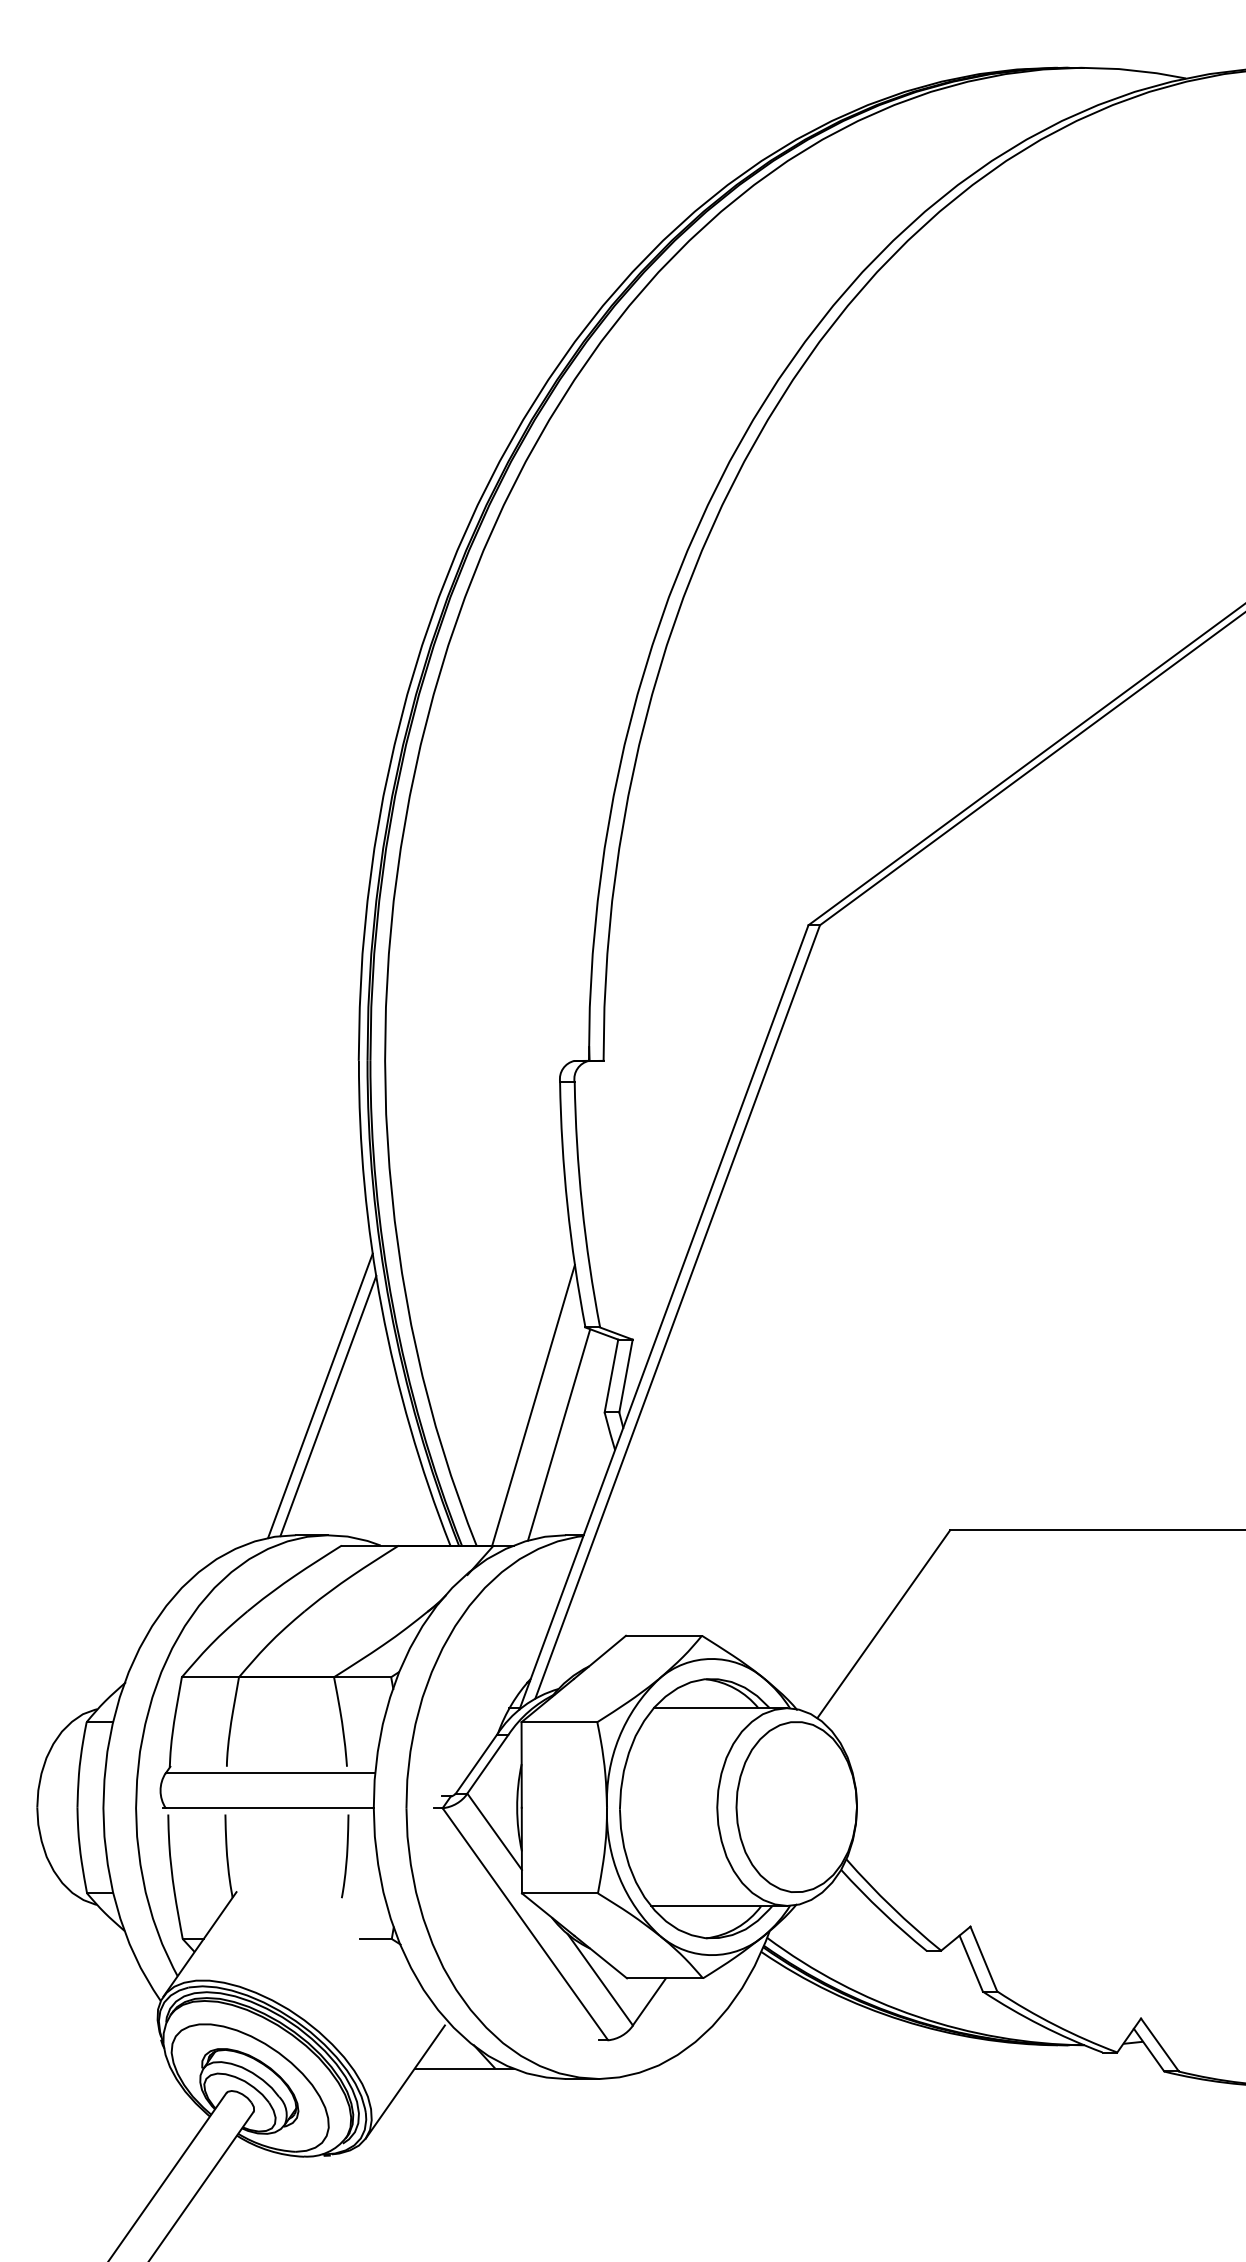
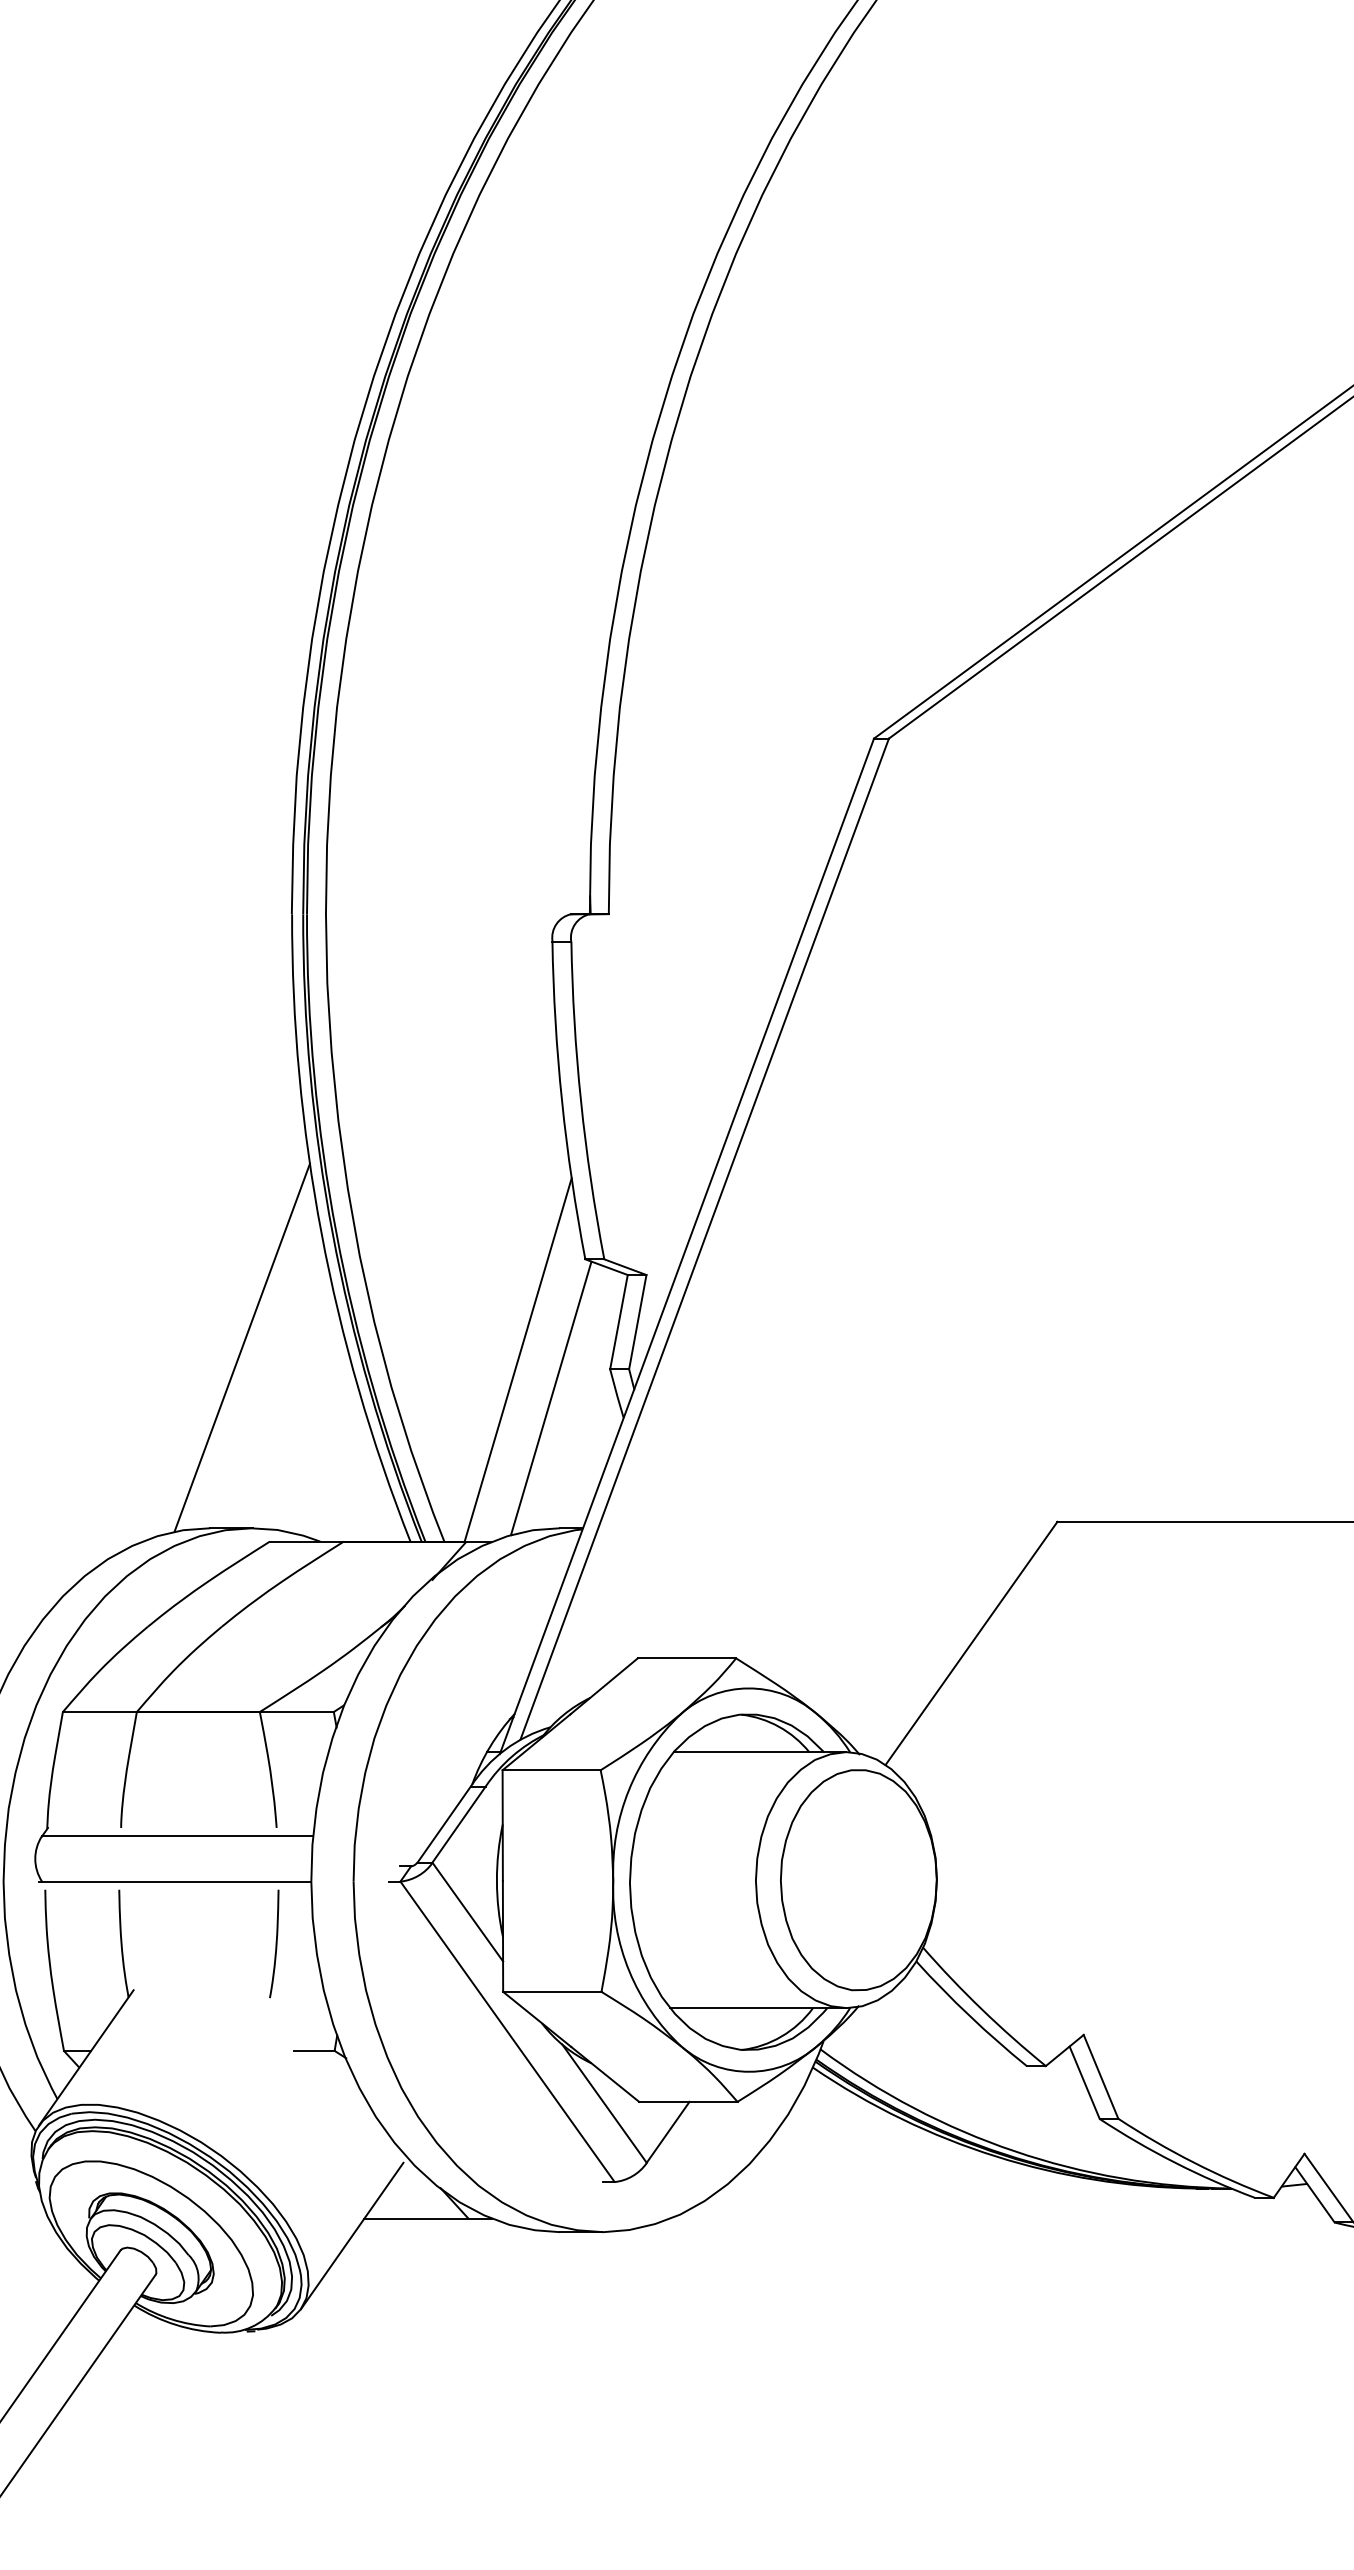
line: (328, 1406) -> (252, 1361), removed

